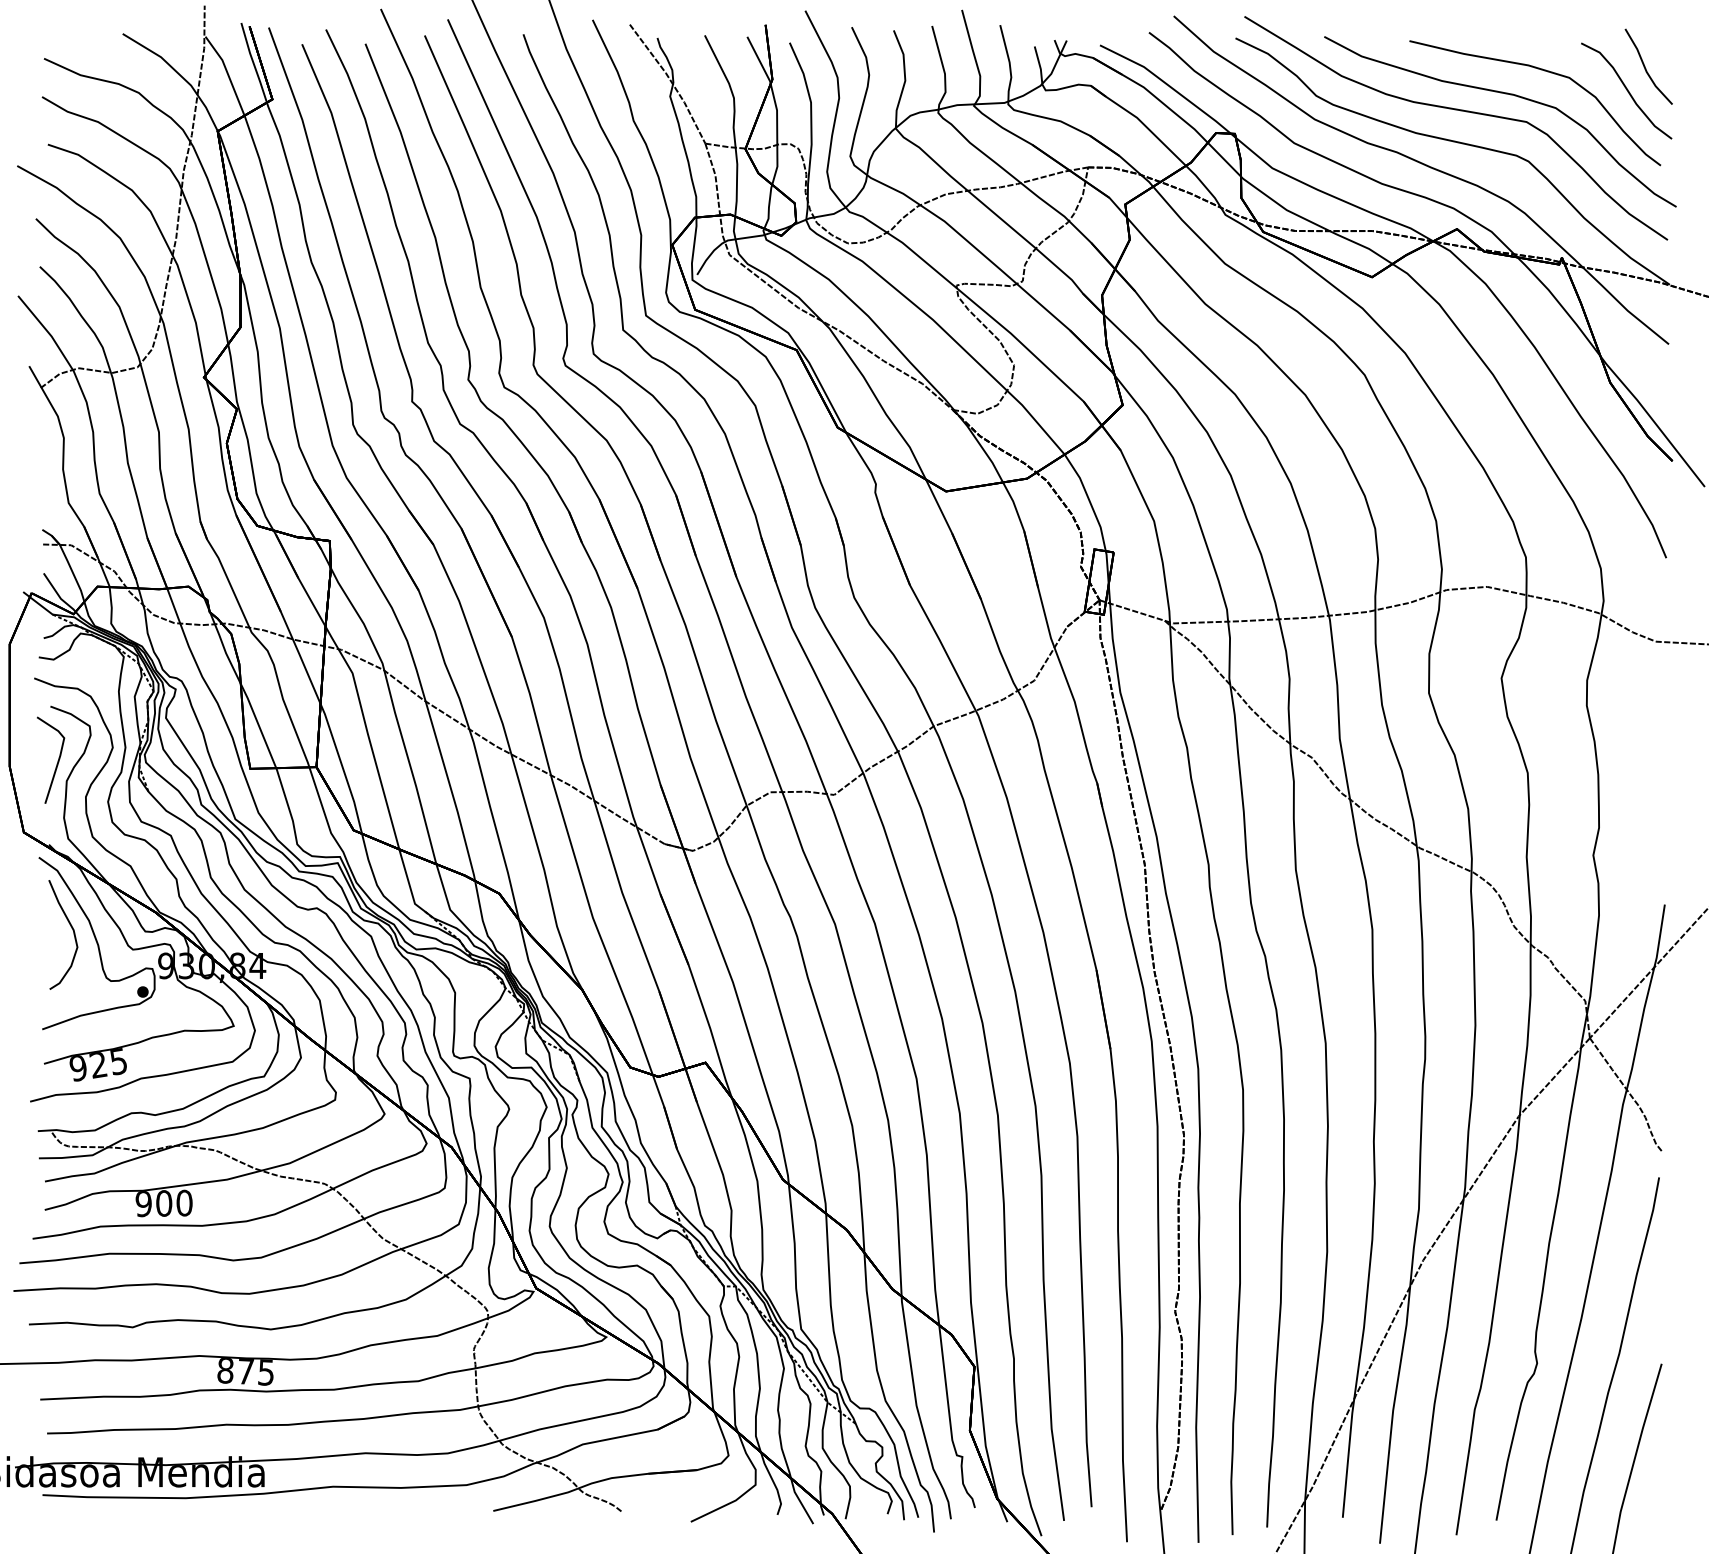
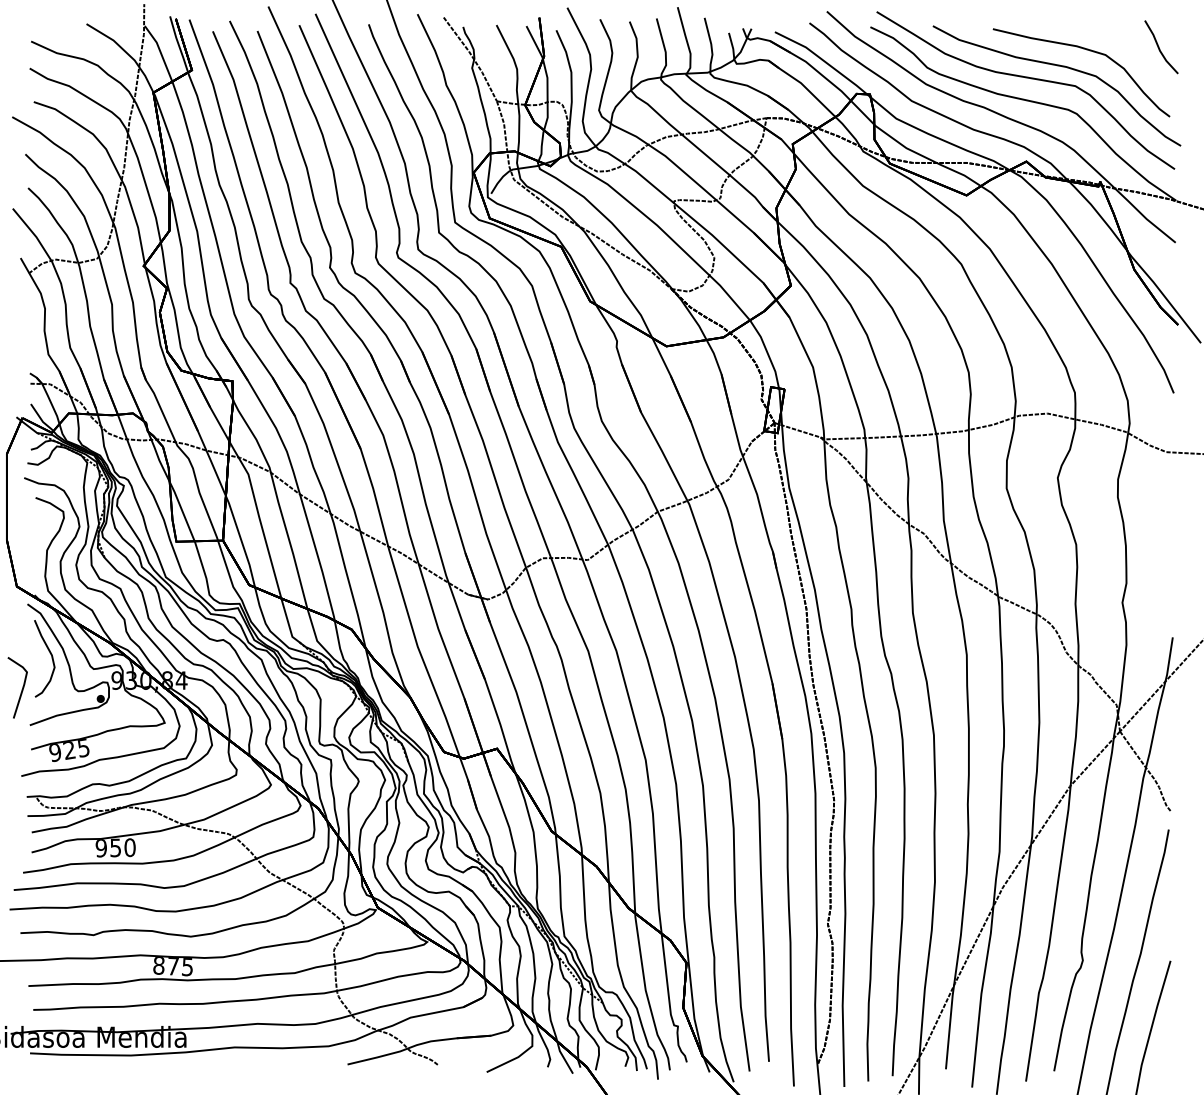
curve: (1626, 90) -> (1145, 63), removed
line: (57, 760) -> (22, 688), moved
text: (164, 1203) -> (115, 847), 900 -> 950

